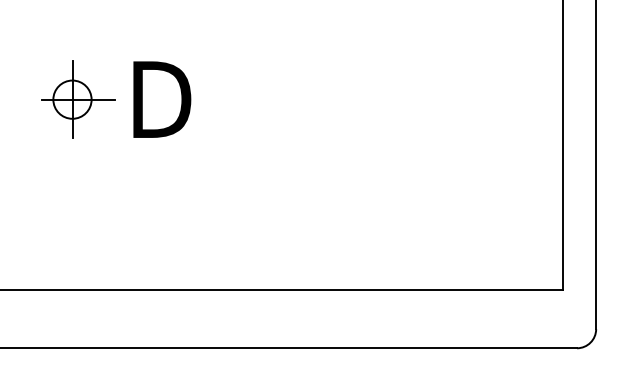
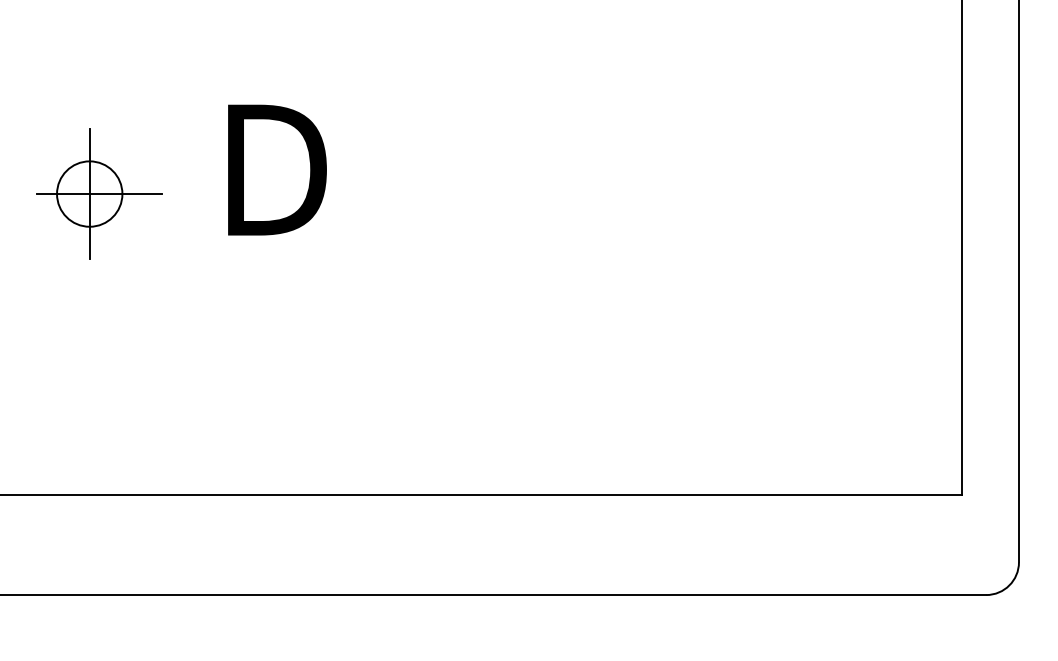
part: (78, 99) -> (99, 193), moved

